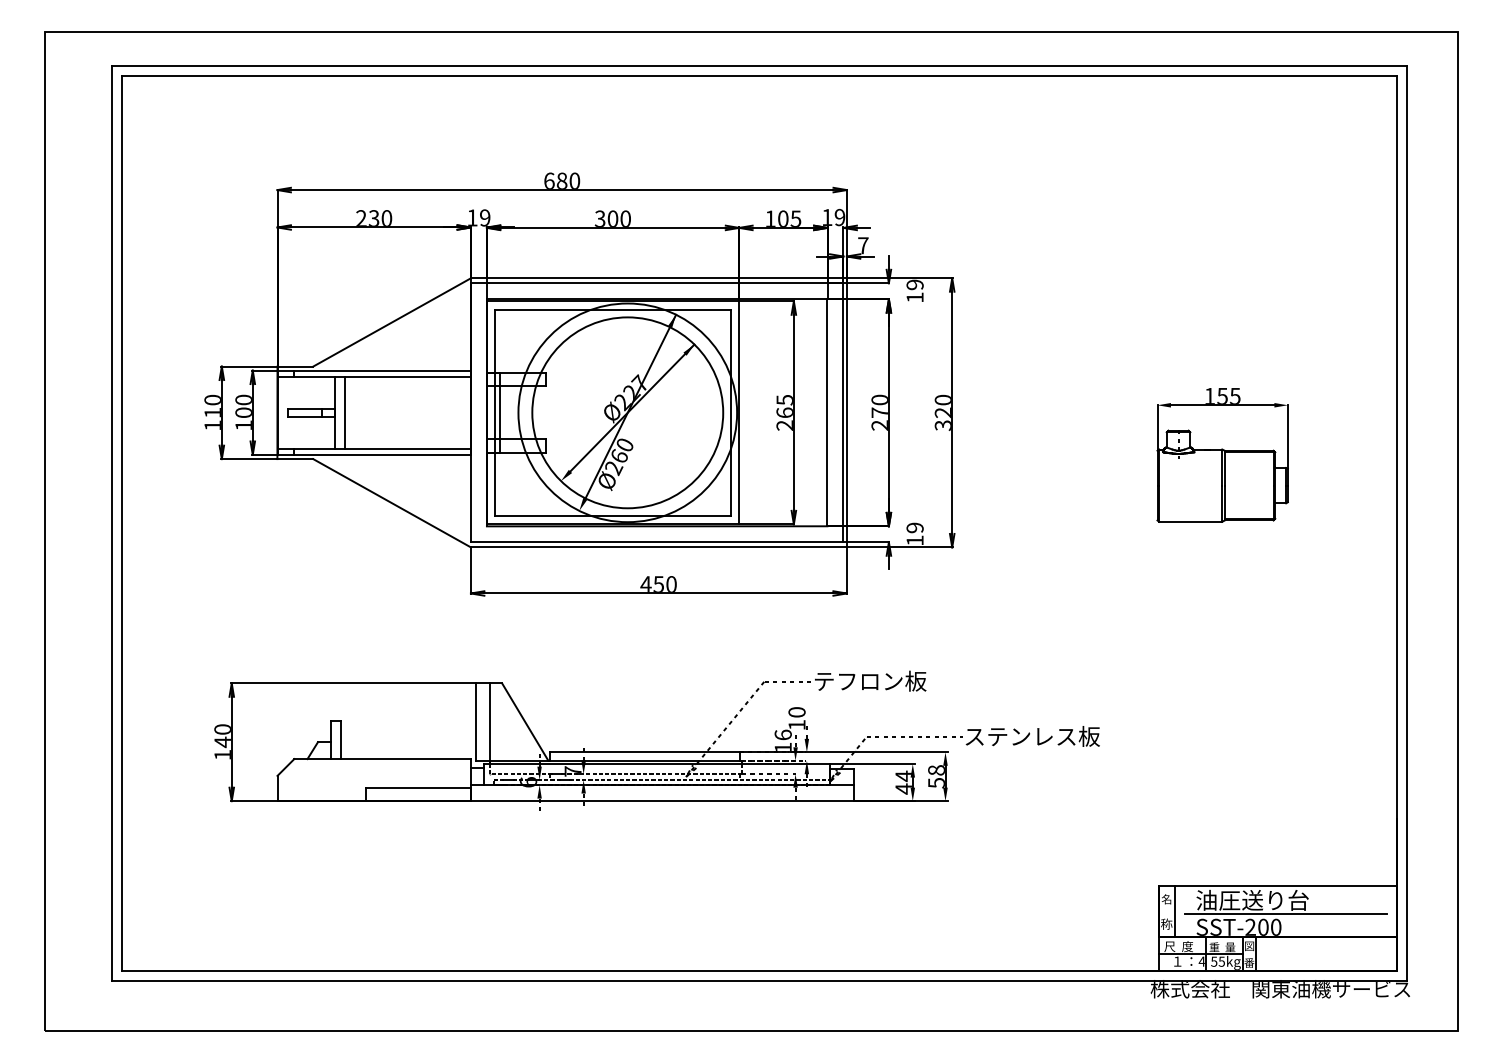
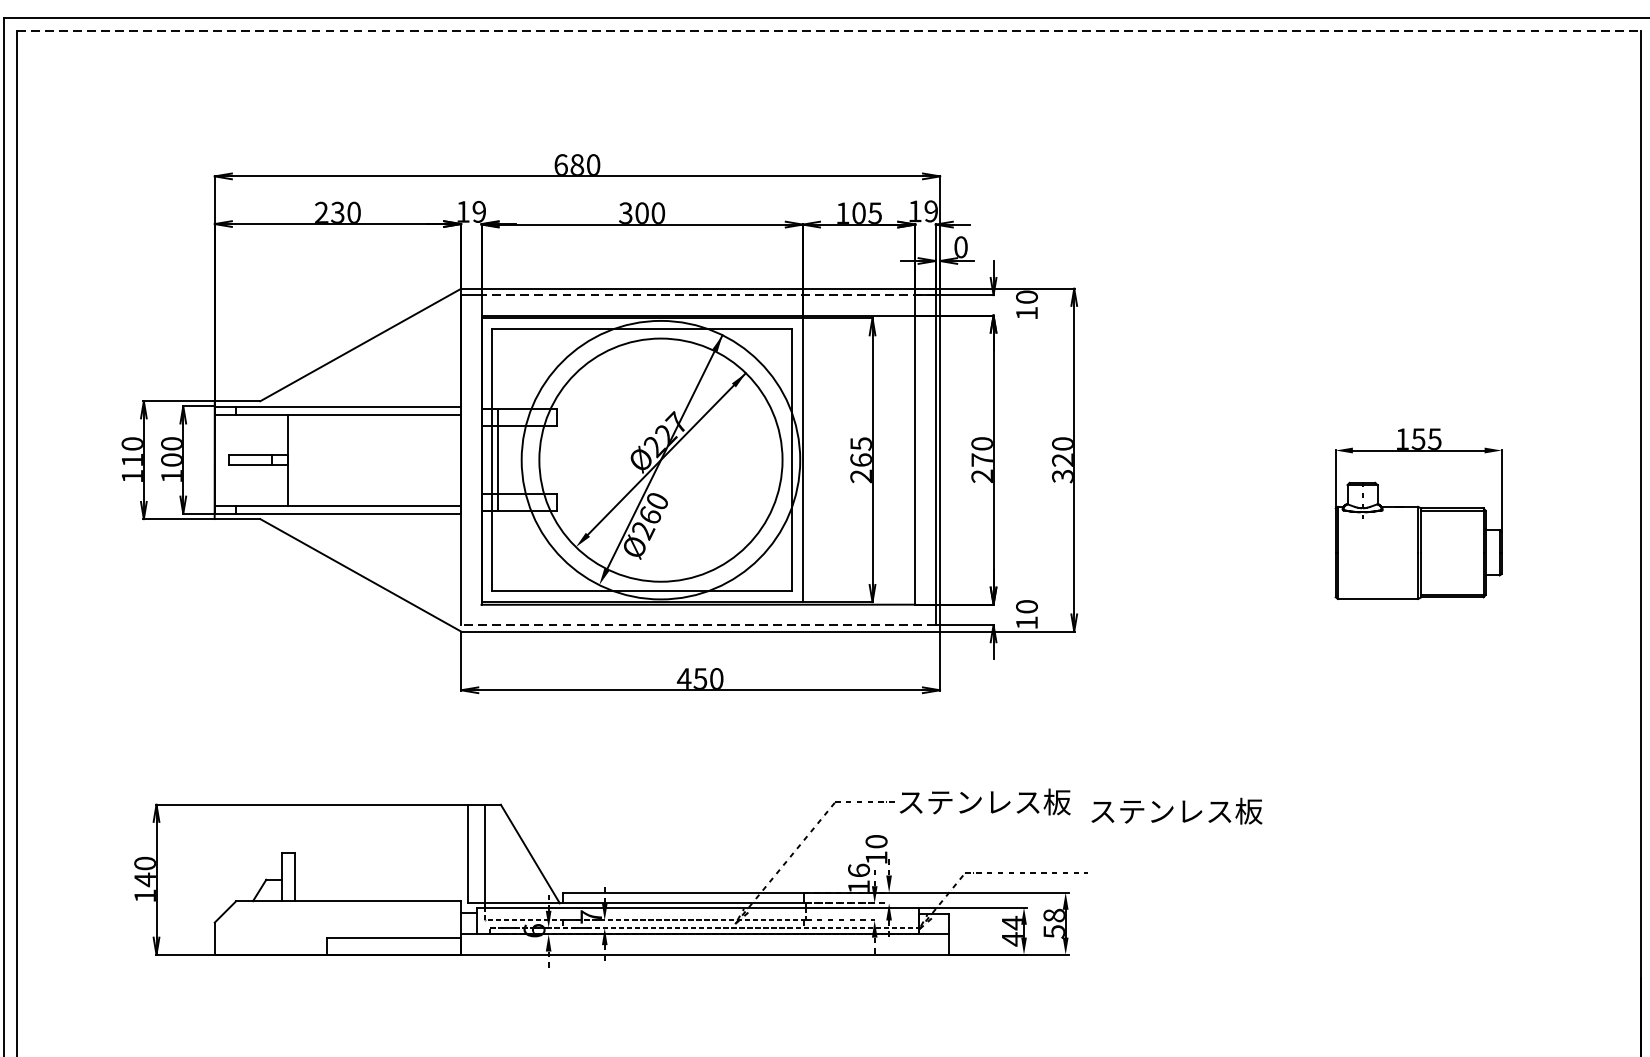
line: (760, 75) -> (830, 30), solid -> dashed
text: (863, 245) -> (961, 247), 7 -> 0
line: (665, 283) -> (709, 295), solid -> dashed
text: (914, 284) -> (1026, 296), 19 -> 10
line: (344, 412) -> (300, 459), removed
text: (914, 527) -> (1026, 606), 19 -> 10
line: (656, 542) -> (697, 625), solid -> dashed
text: (881, 680) -> (984, 801), テフロン板 -> ステンレス板
text: (1032, 736) -> (1176, 811), moved

